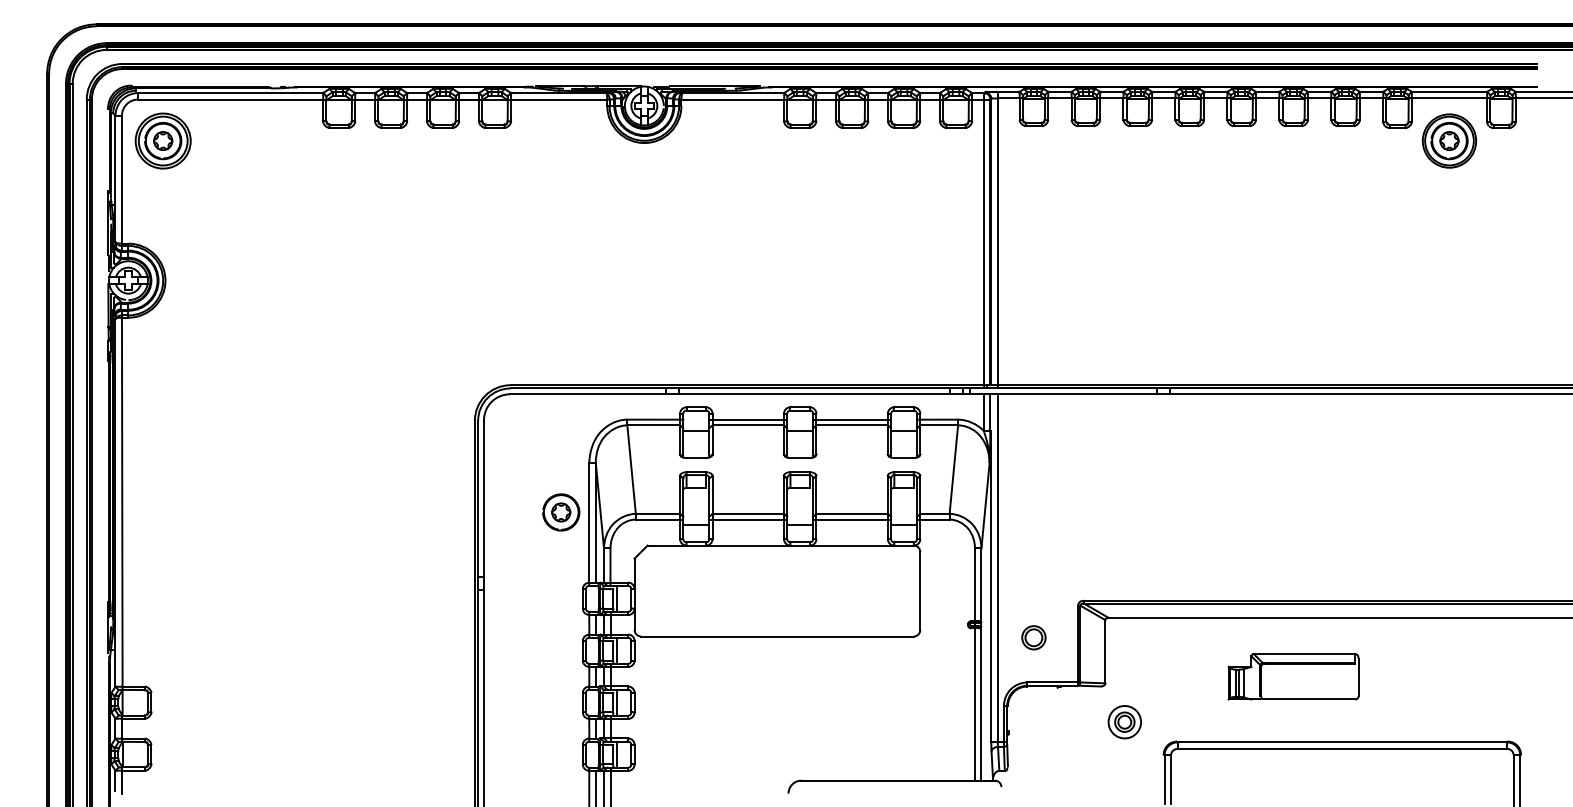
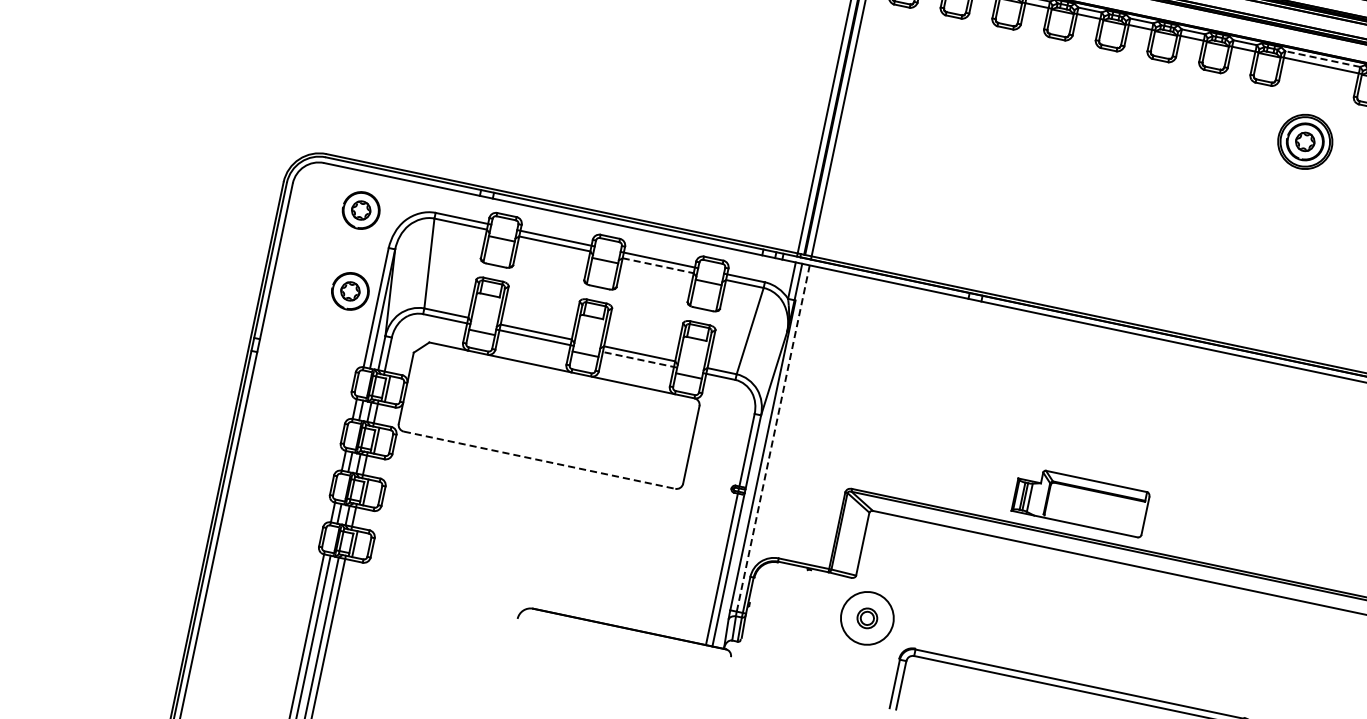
line: (1449, 91) -> (1322, 58), solid -> dashed
part: (1449, 140) -> (1305, 141), moved
line: (852, 425) -> (658, 265), solid -> dashed
part: (555, 432) -> (361, 210), added
line: (852, 519) -> (638, 359), solid -> dashed
line: (997, 568) -> (772, 438), solid -> dashed
line: (777, 636) -> (539, 460), solid -> dashed
part: (1033, 637) -> (794, 514), removed
part: (1293, 676) -> (1080, 501), moved
circle: (1124, 721) -> (867, 617), size x1.6

